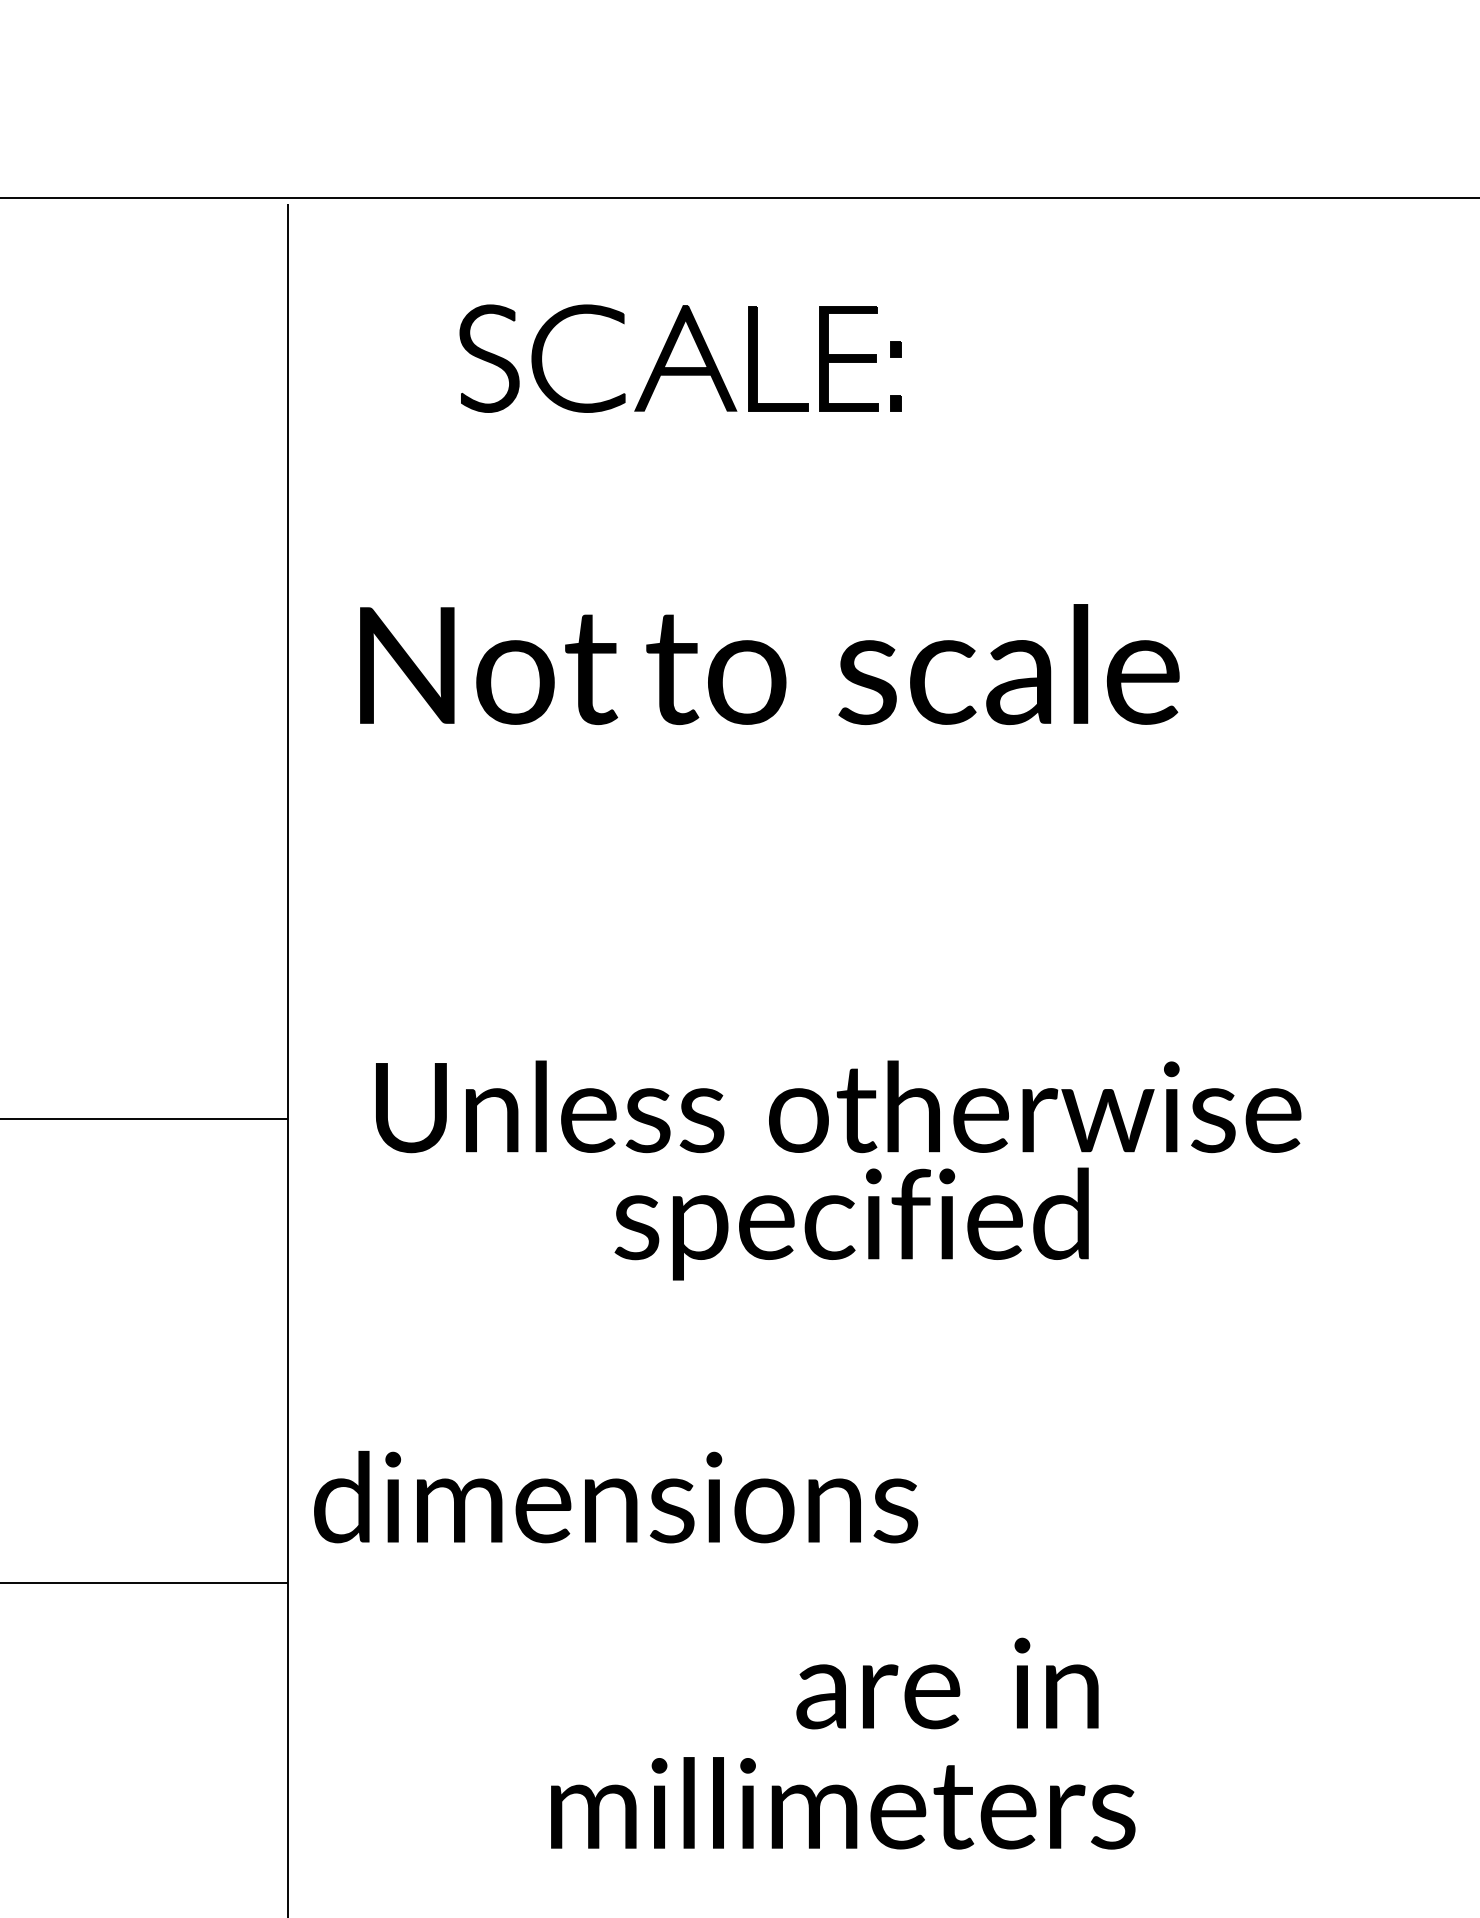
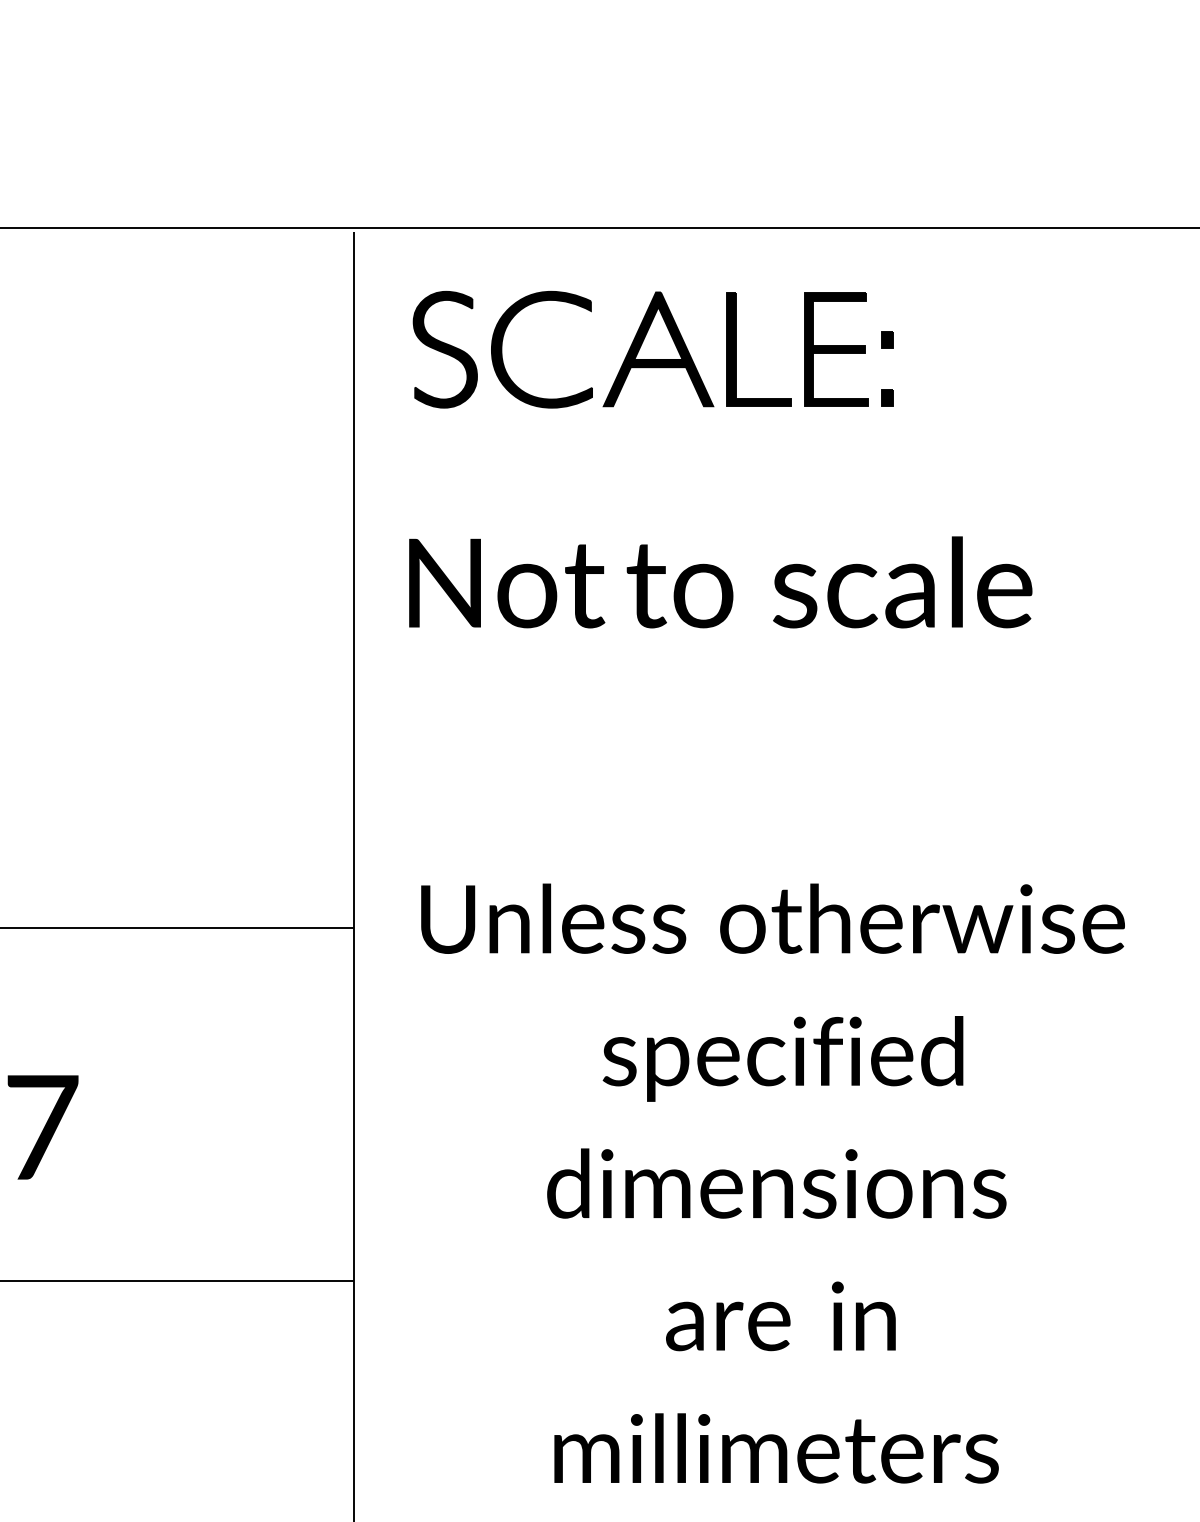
part: (680, 358) -> (652, 349), size x1.43
text: (851, 1223) -> (782, 1058), moved
text: (615, 1496) -> (776, 1183), moved
text: (946, 1683) -> (780, 1316), moved

